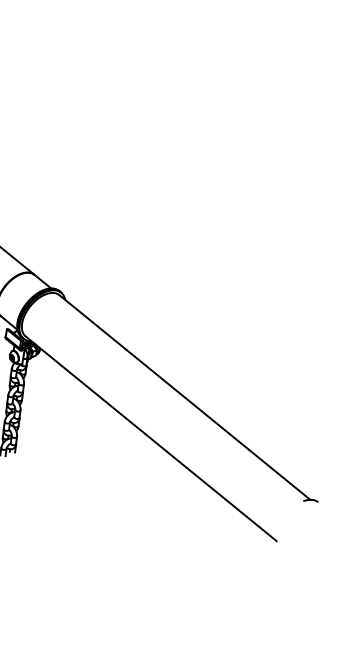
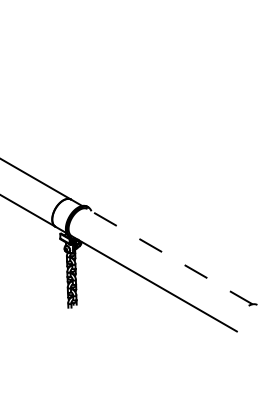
line: (183, 396) -> (169, 256), solid -> dashed

